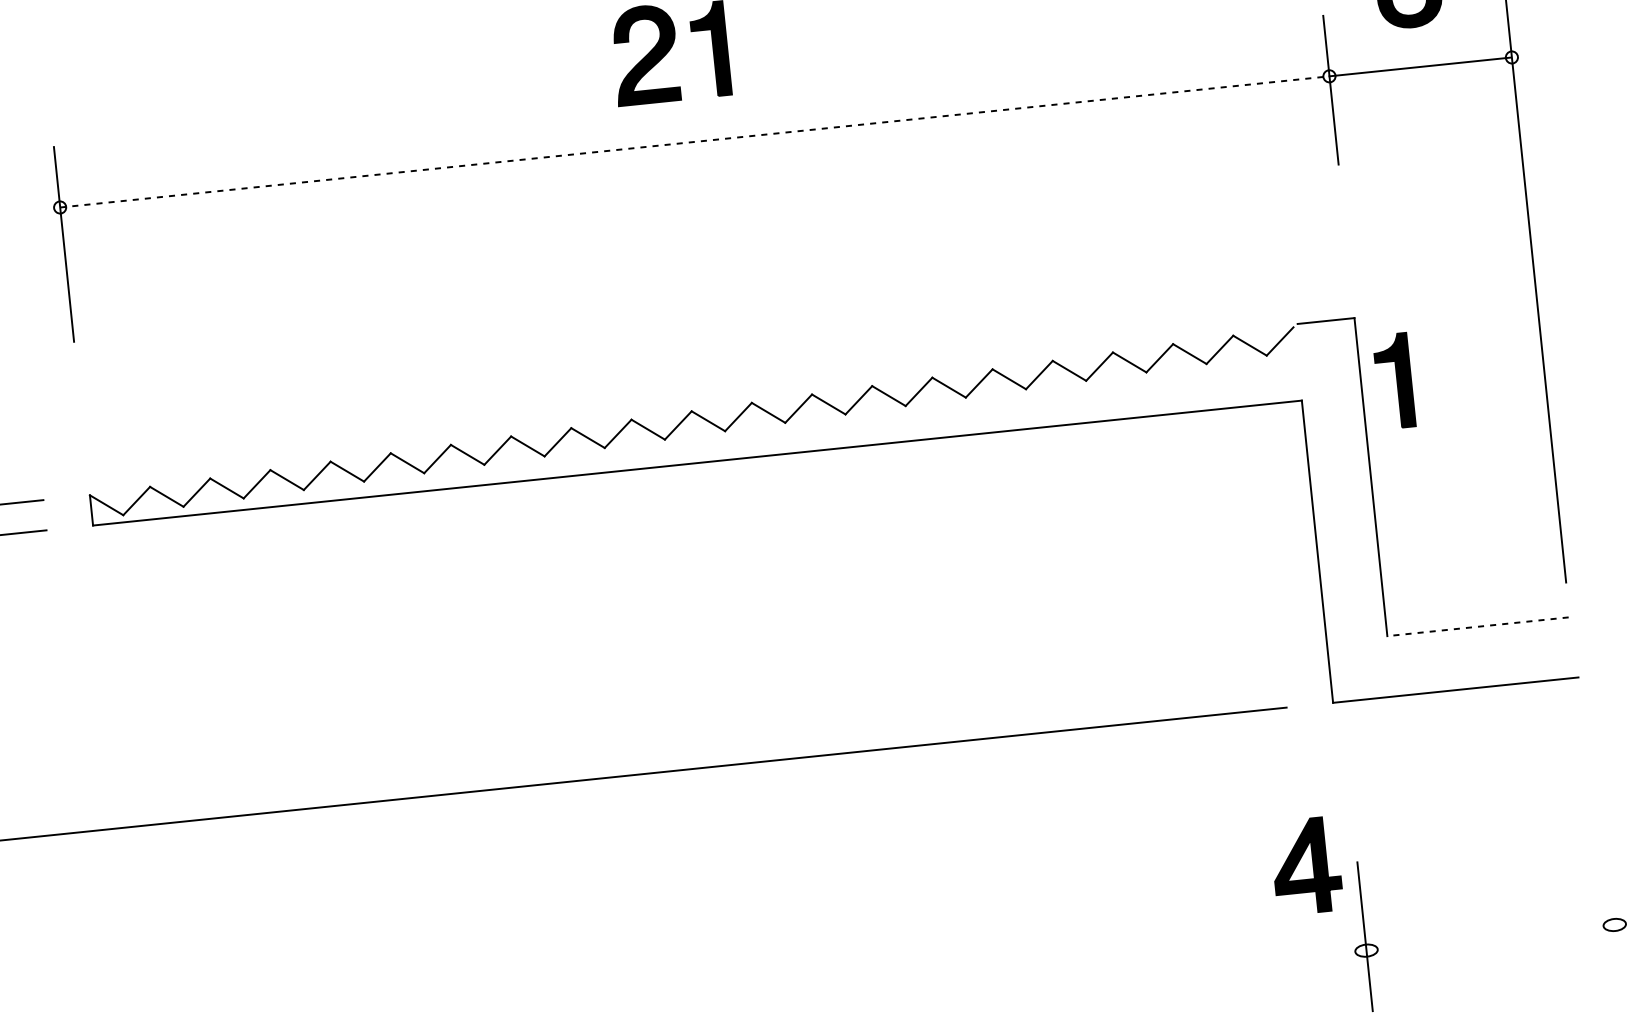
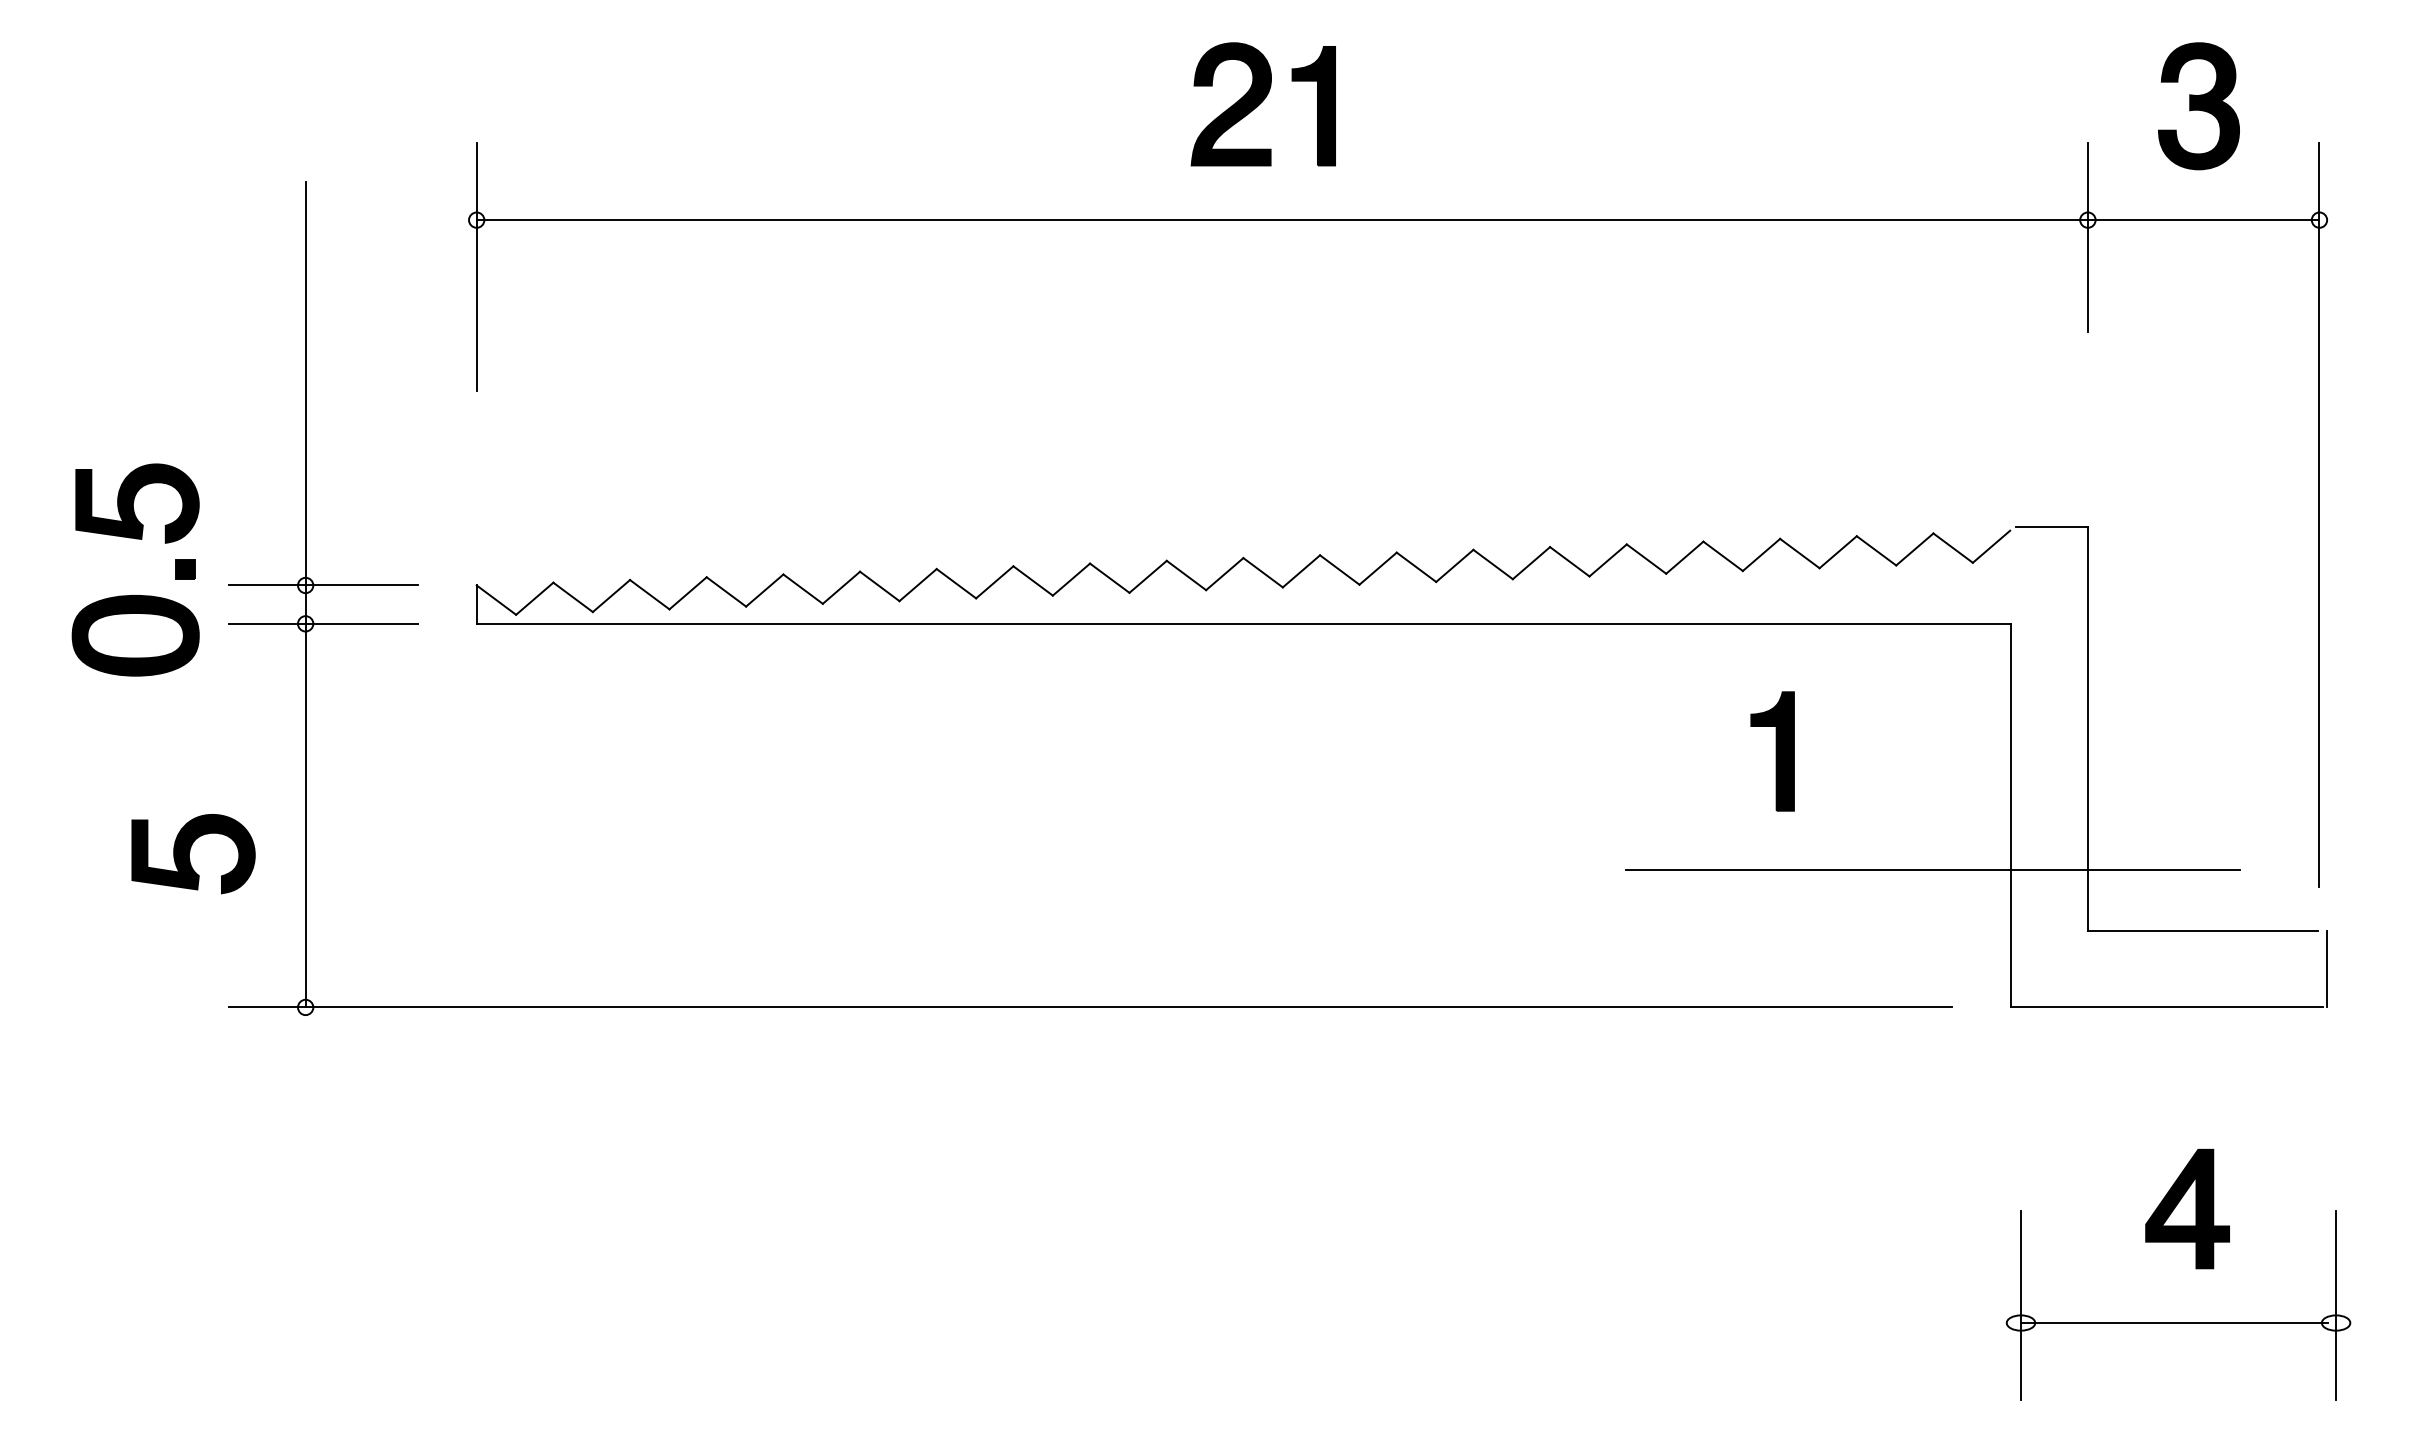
line: (694, 142) -> (1282, 220), dashed -> solid
part: (1394, 381) -> (1772, 751), moved
line: (1260, 600) -> (1933, 869), added
line: (1477, 626) -> (2202, 930), dashed -> solid
line: (1578, 646) -> (2326, 968), added
part: (1306, 865) -> (2187, 1208), moved
line: (1613, 910) -> (2336, 1304), added
line: (1486, 937) -> (2173, 1322), added

